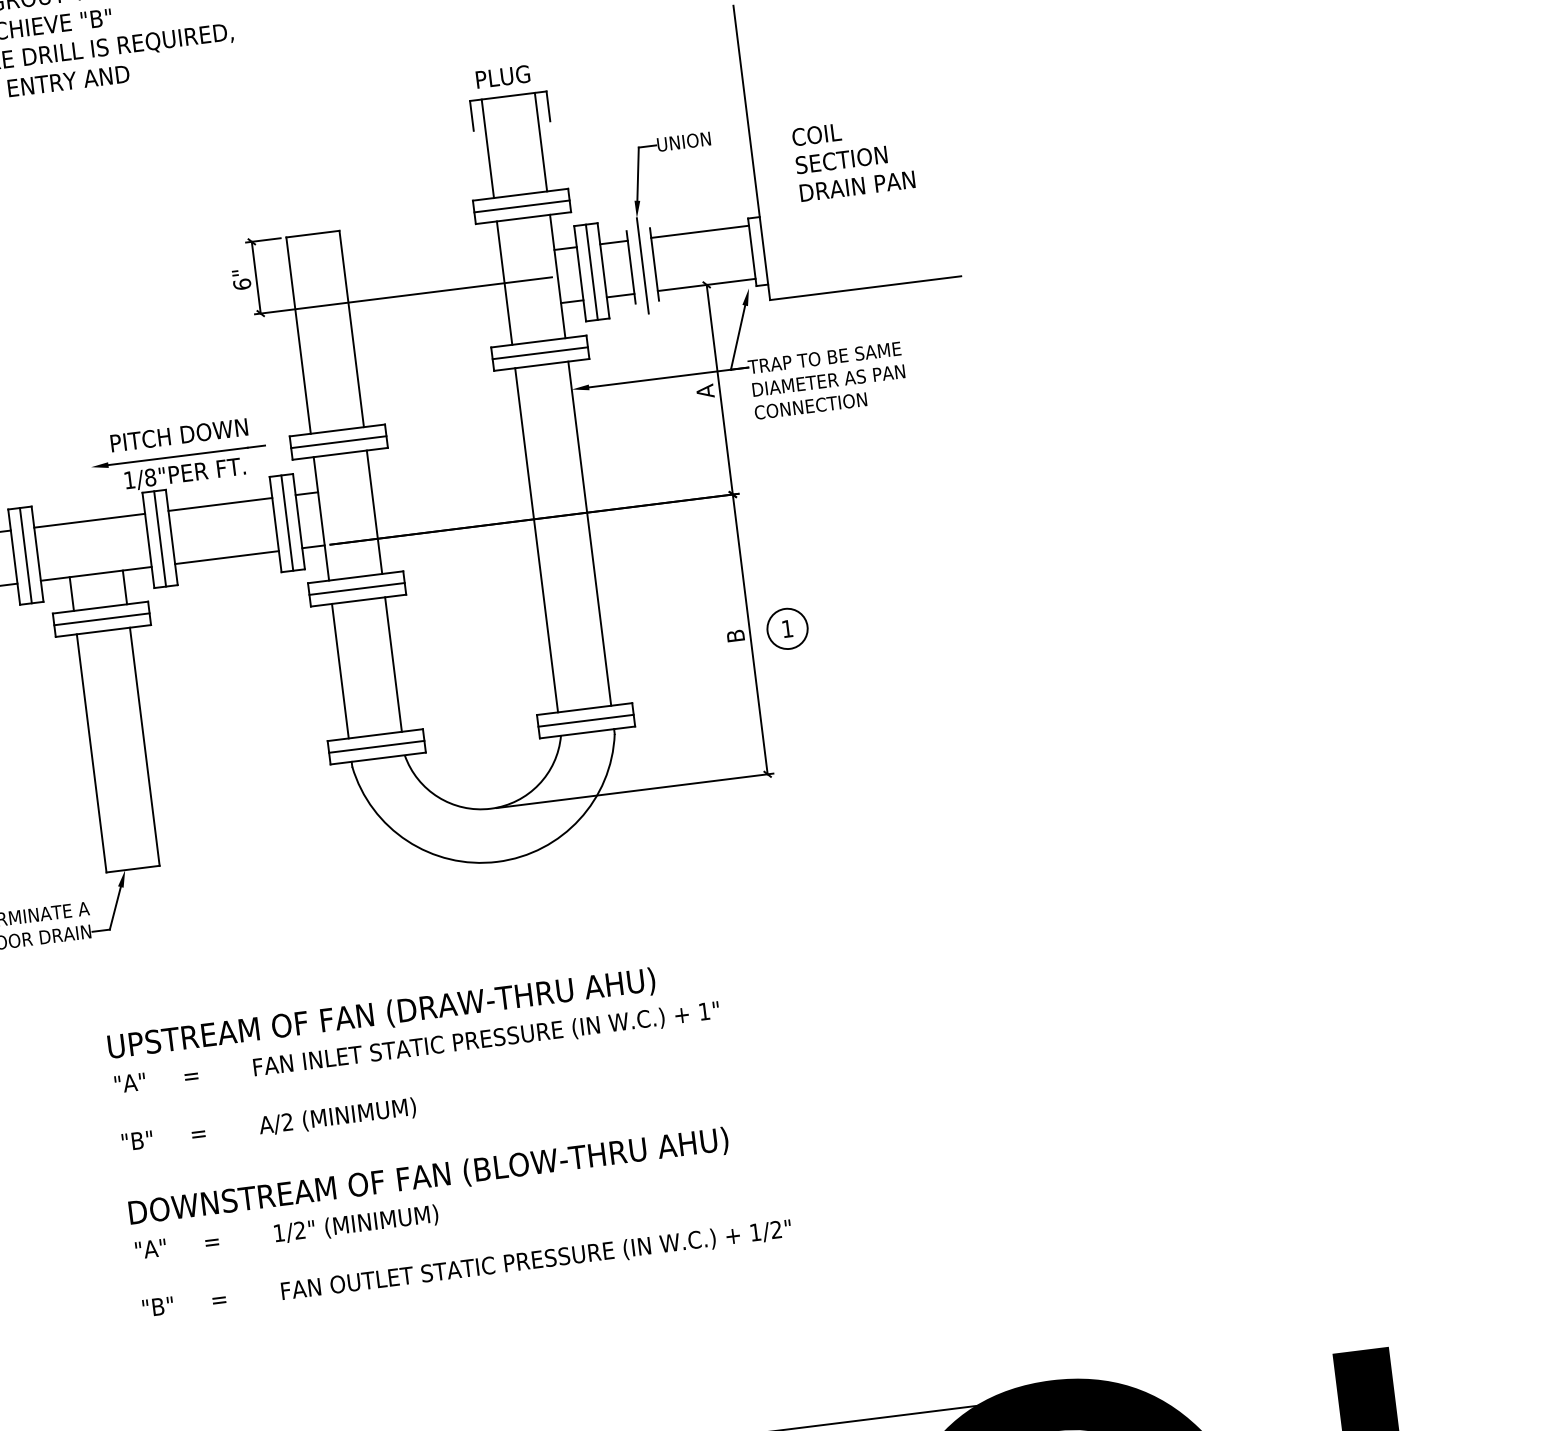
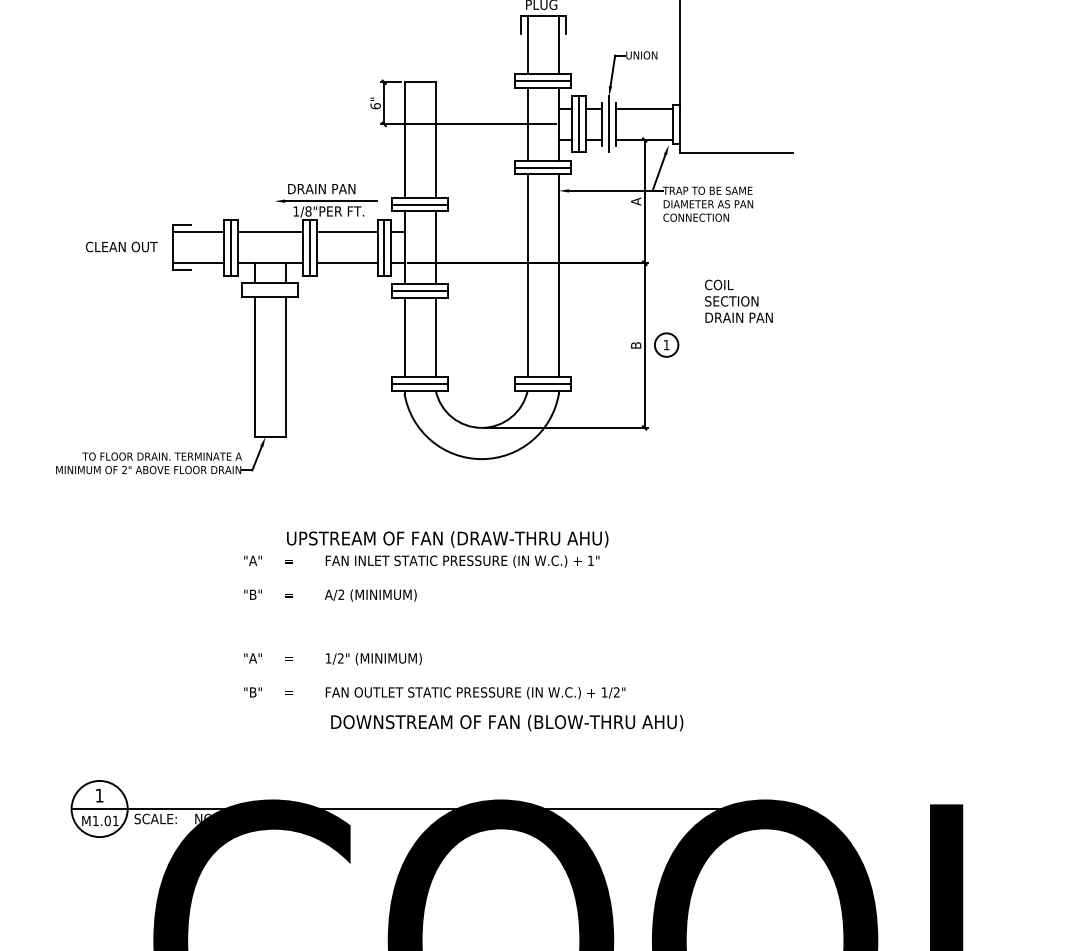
text: (852, 157) -> (738, 300), moved
text: (179, 434) -> (328, 188), PITCH DOWN -> DRAIN PAN
line: (102, 619) -> (270, 290), removed
text: (381, 1015) -> (447, 539), moved
text: (429, 1176) -> (507, 722), moved

